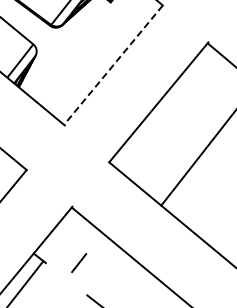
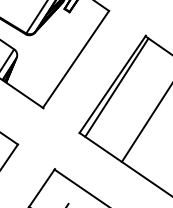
line: (113, 65) -> (76, 59), dashed -> solid
line: (163, 107) -> (116, 87), added

